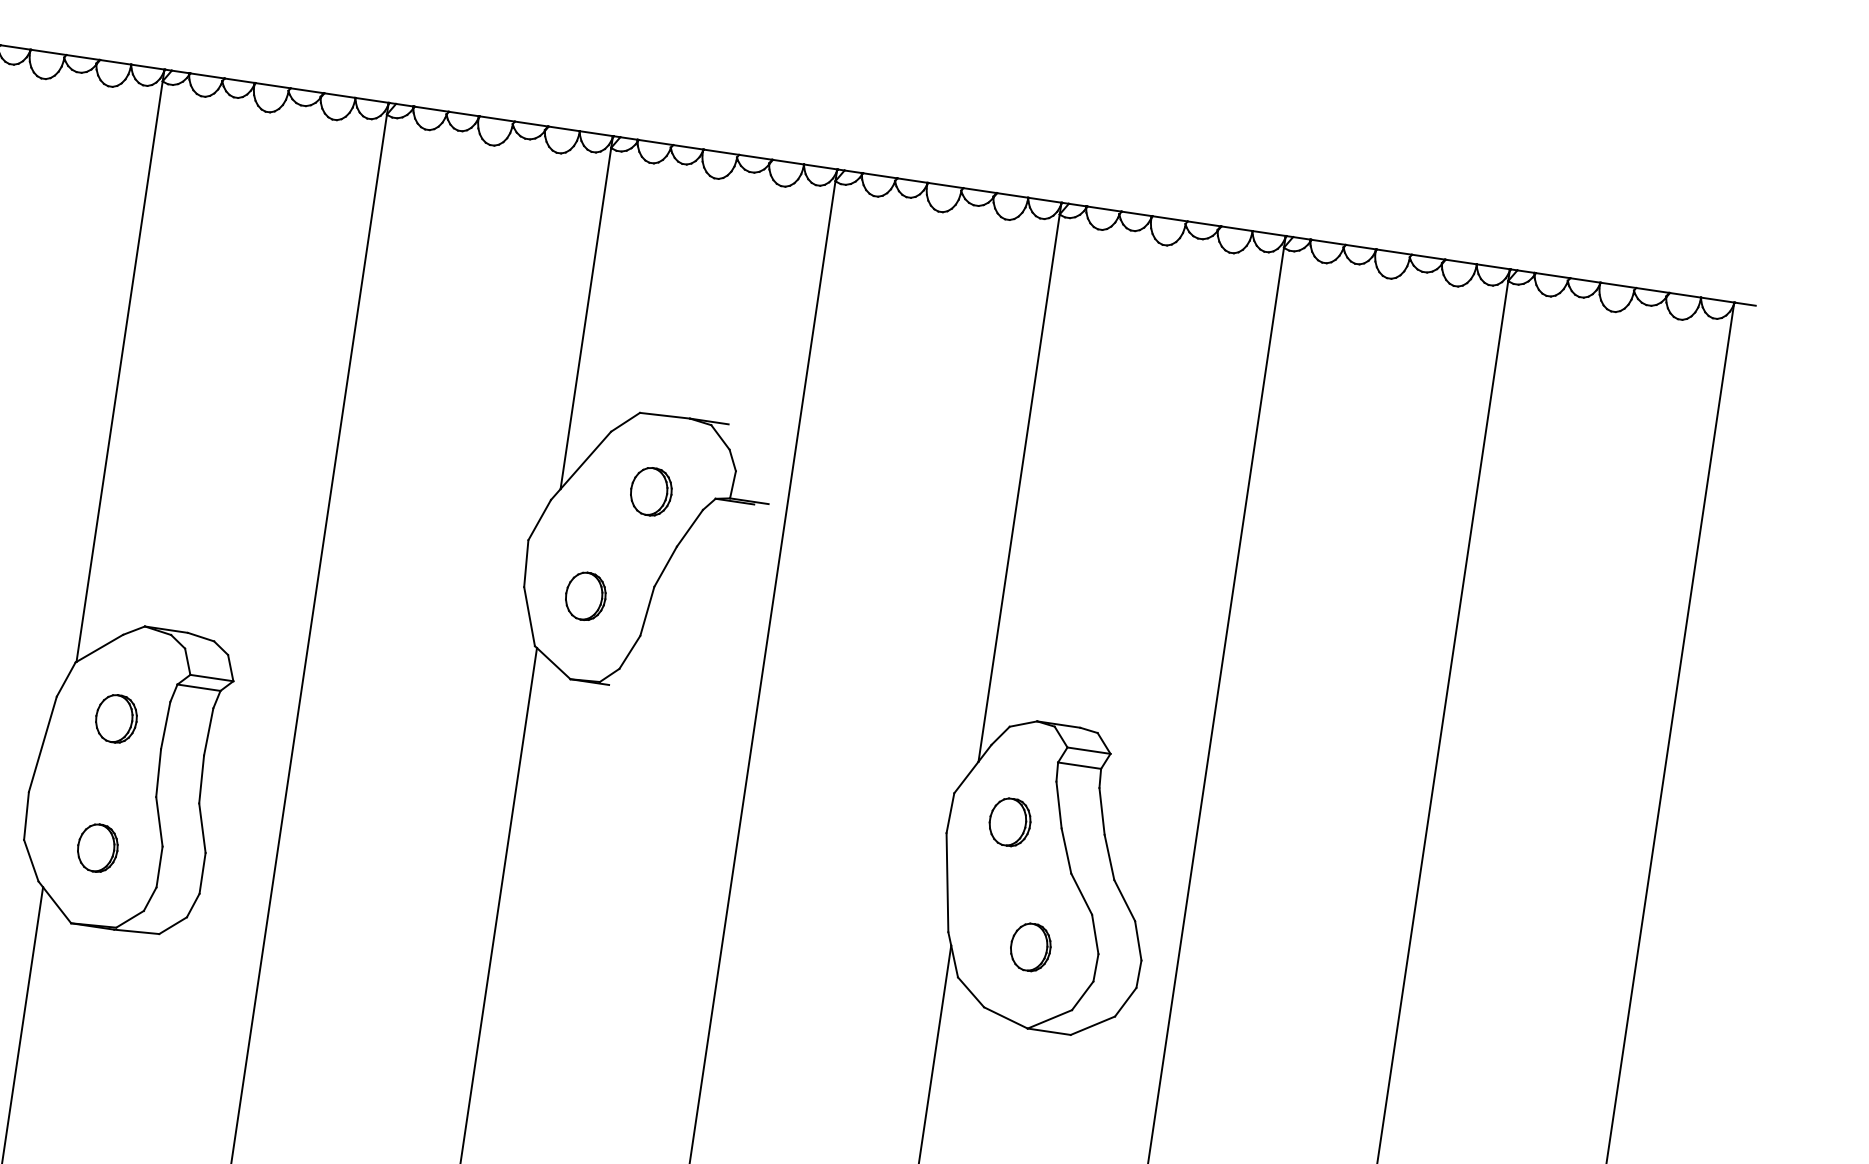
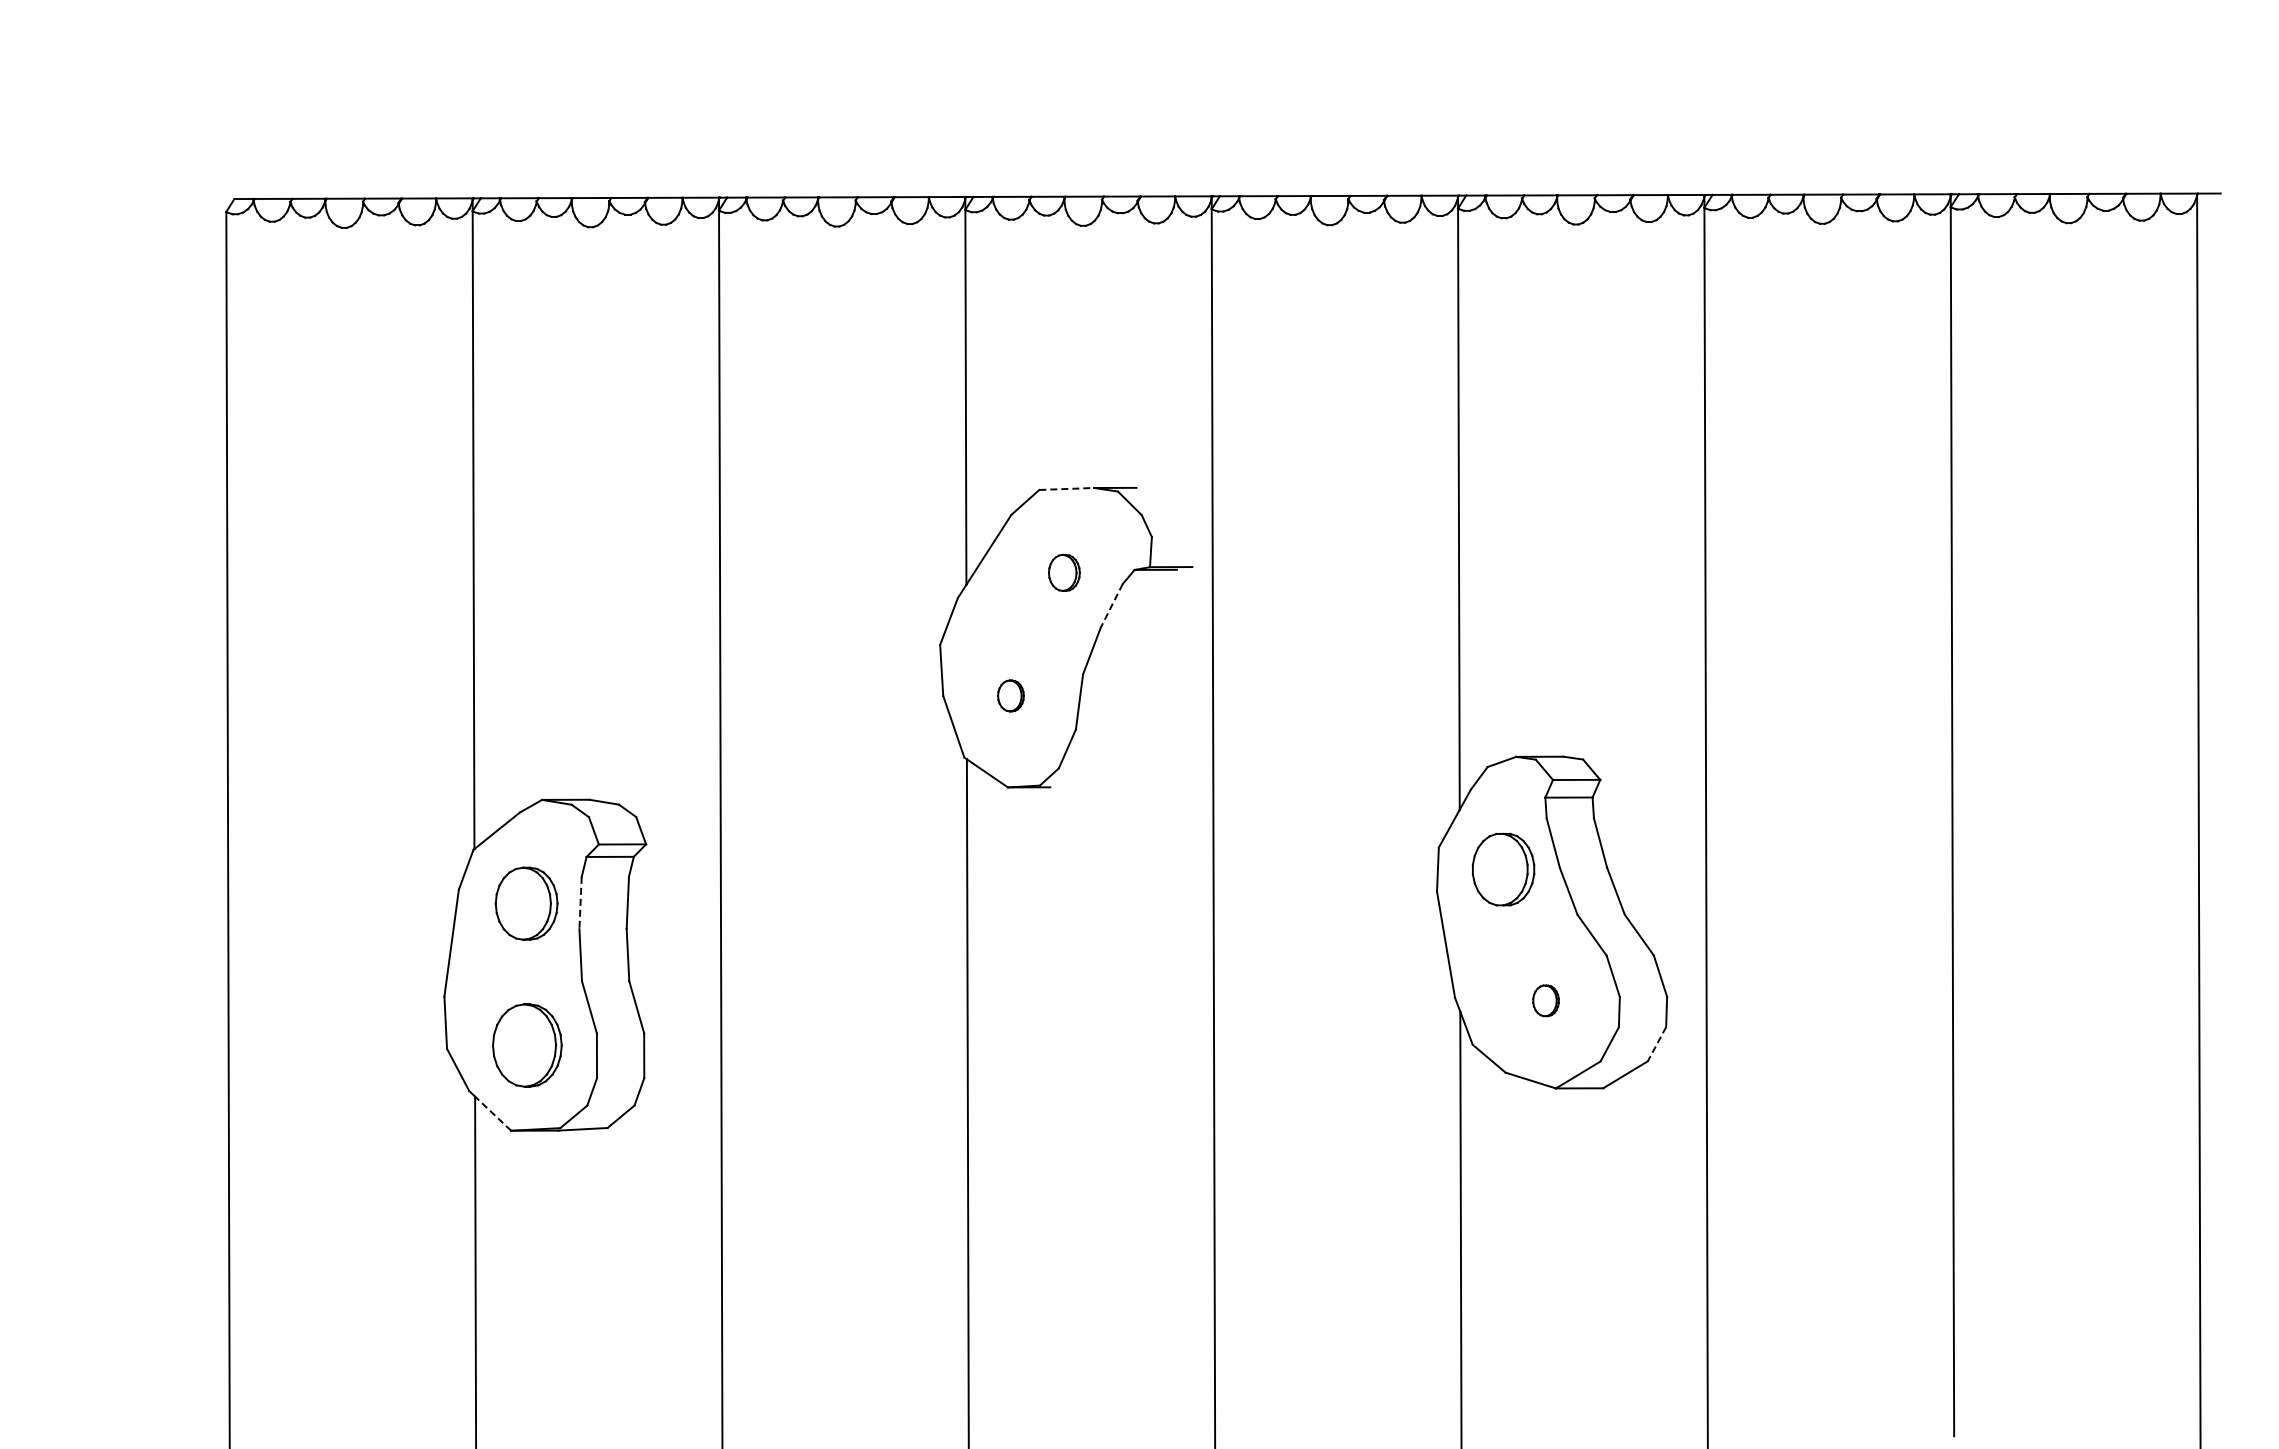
line: (665, 415) -> (1067, 488), solid -> dashed
part: (651, 491) -> (1064, 572), size x0.7
line: (689, 528) -> (1111, 606), solid -> dashed
part: (585, 595) -> (1010, 695), size x0.6
part: (116, 718) -> (526, 903), size x1.4
line: (165, 726) -> (580, 903), solid -> dashed
part: (1010, 822) -> (1503, 869), size x1.4
part: (97, 847) -> (527, 1045), size x1.6
line: (57, 905) -> (493, 1113), solid -> dashed
part: (1030, 947) -> (1545, 1000), size x0.6
line: (1125, 1002) -> (1656, 1044), solid -> dashed

